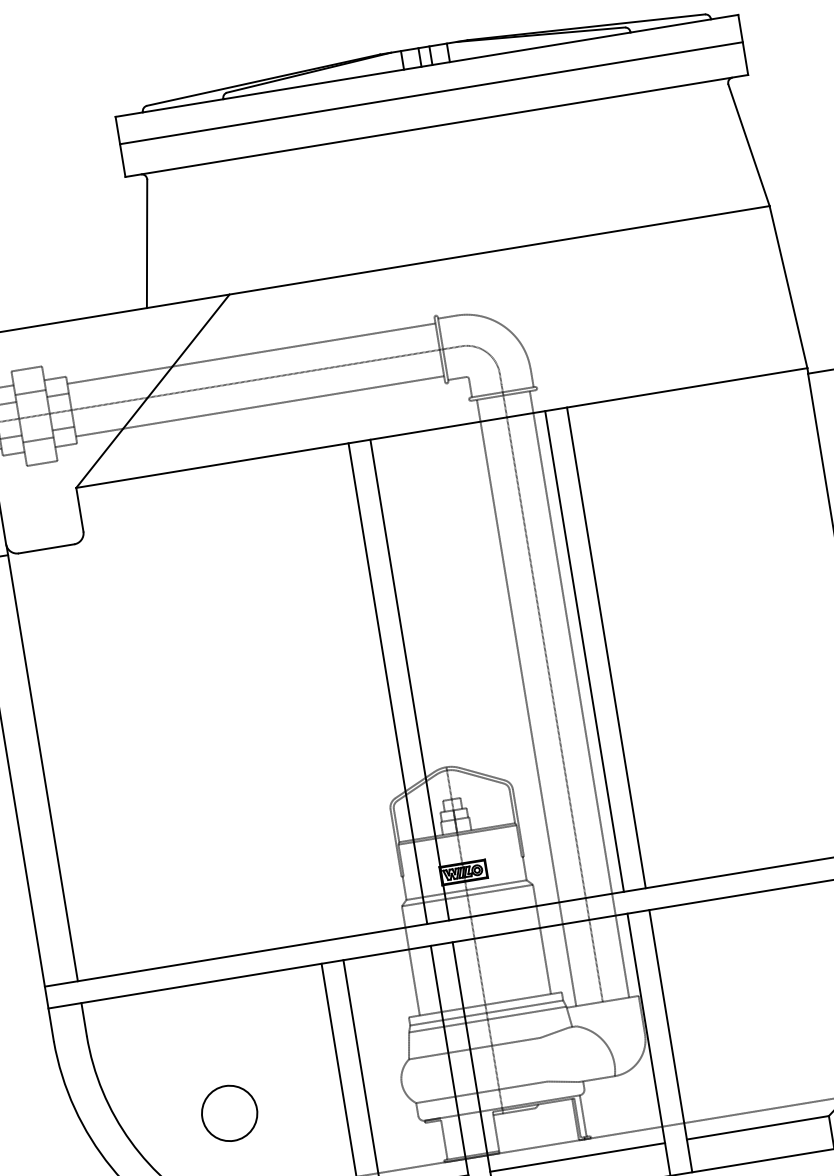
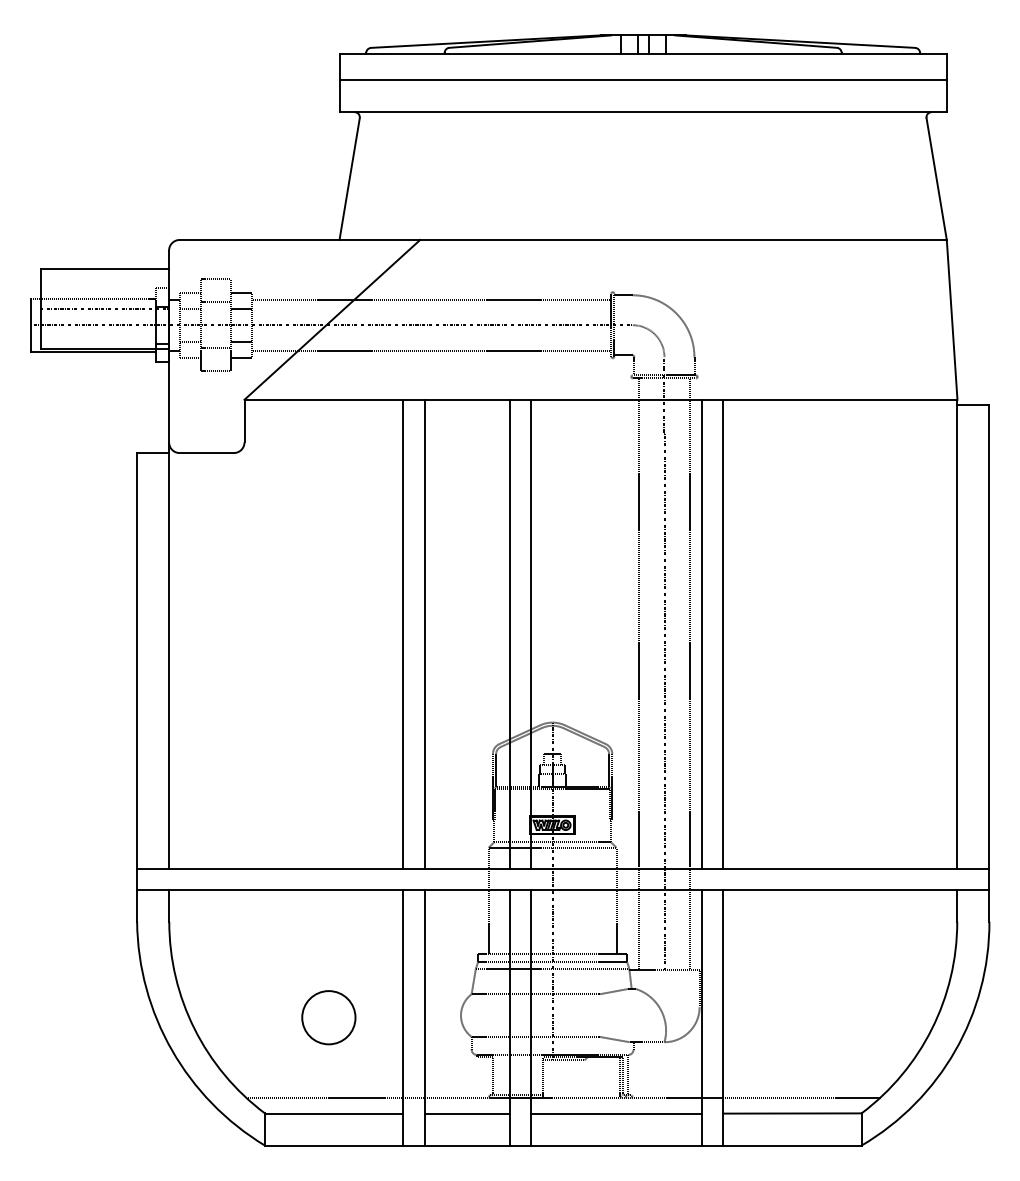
line: (300, 697) -> (424, 633), added
line: (278, 700) -> (403, 633), added
circle: (229, 1113) -> (328, 1017), moved

